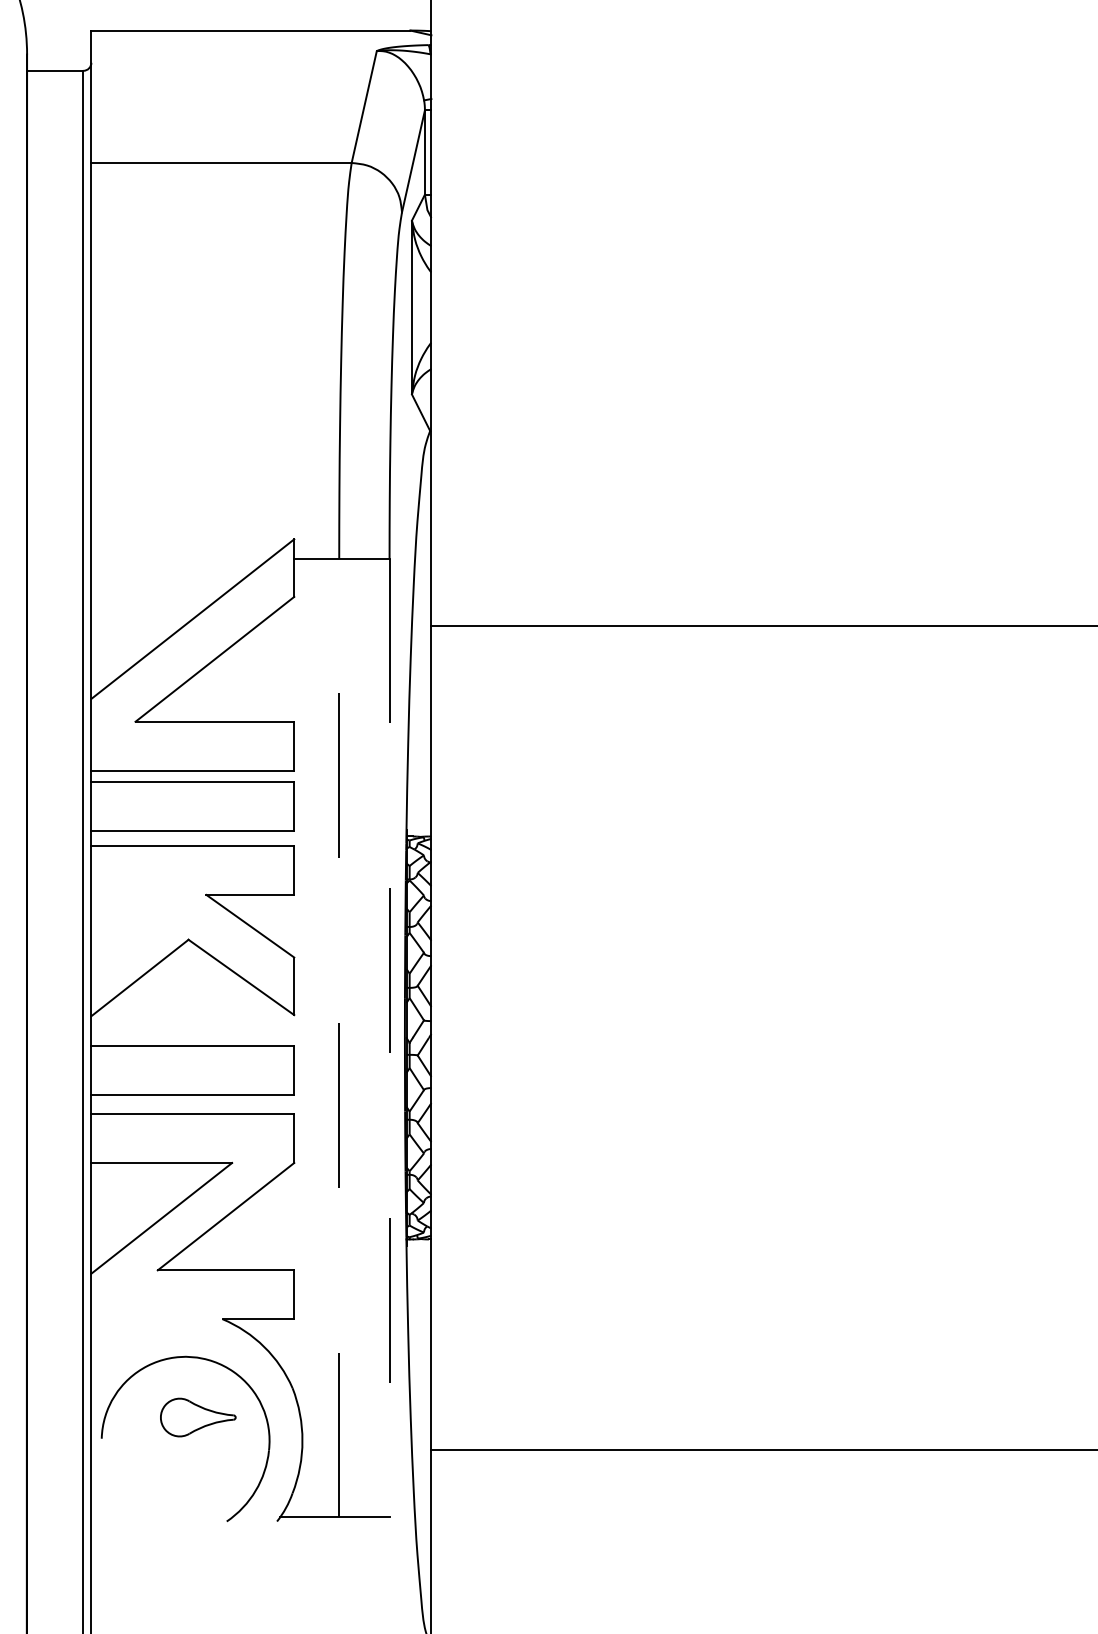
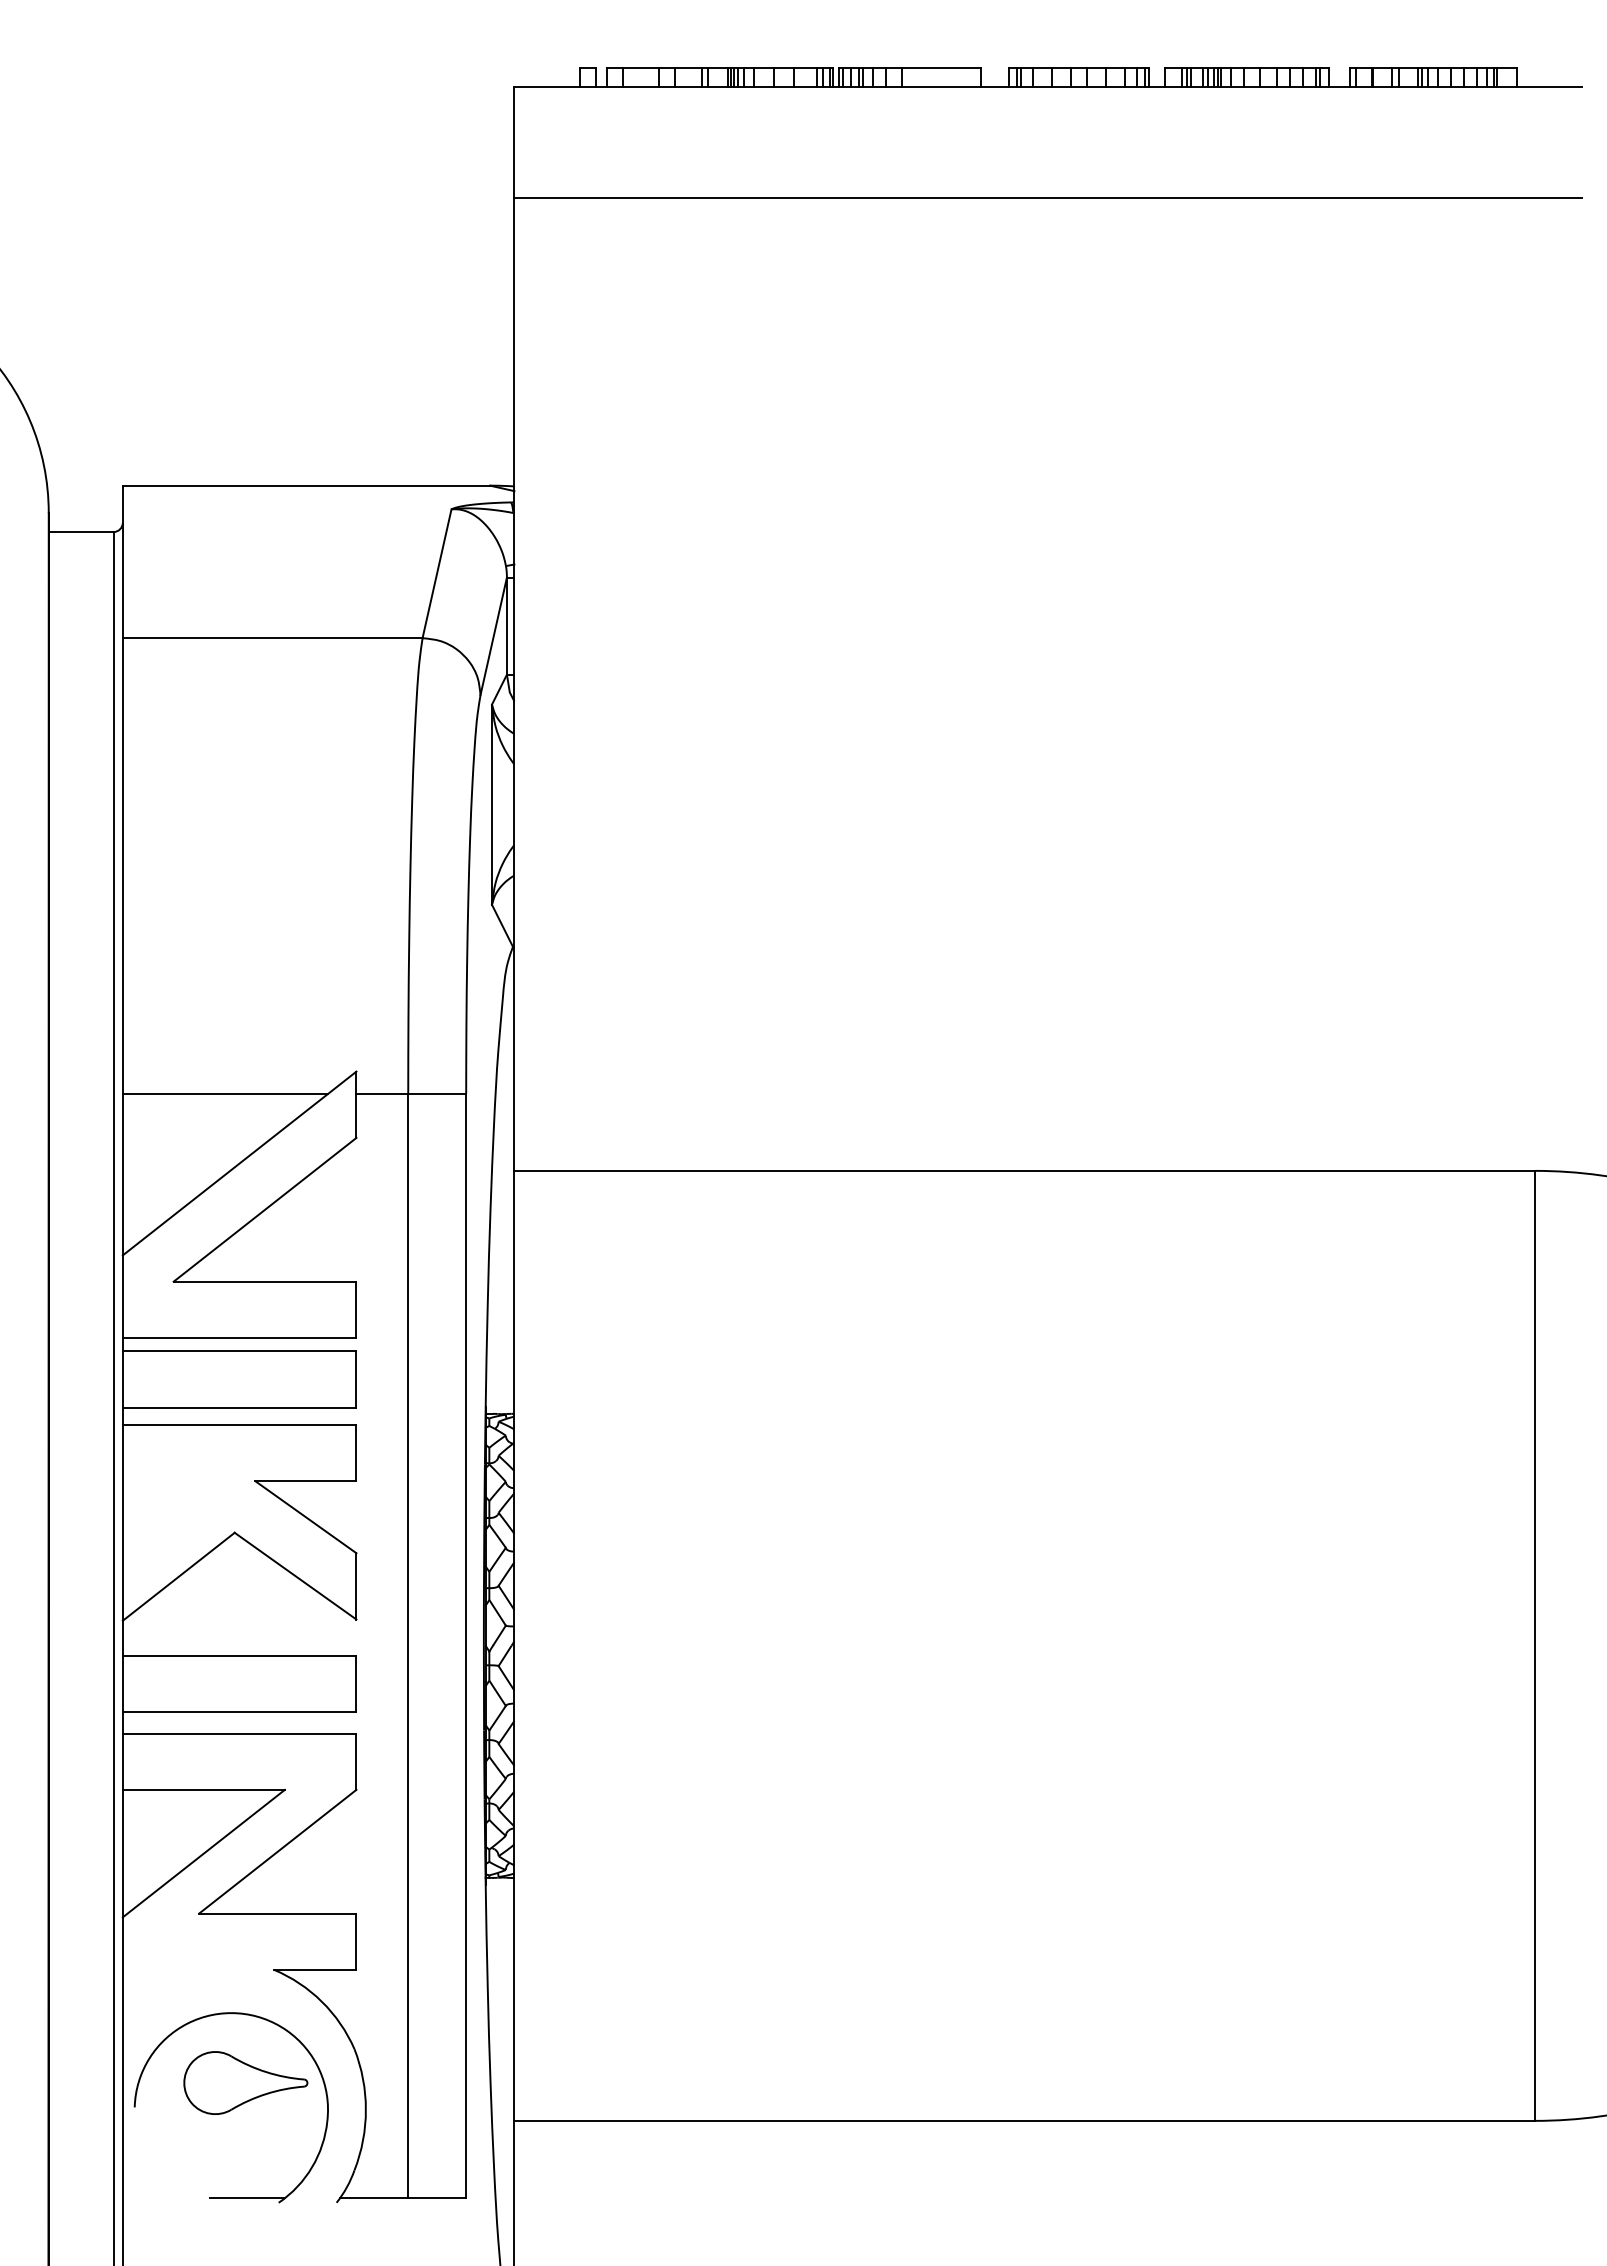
line: (180, 558) -> (225, 1093), added
line: (339, 1037) -> (408, 1645), dashed -> solid
line: (389, 1038) -> (466, 1646), dashed -> solid
part: (197, 1417) -> (245, 2082), size x1.43
line: (199, 1517) -> (247, 2198), added

